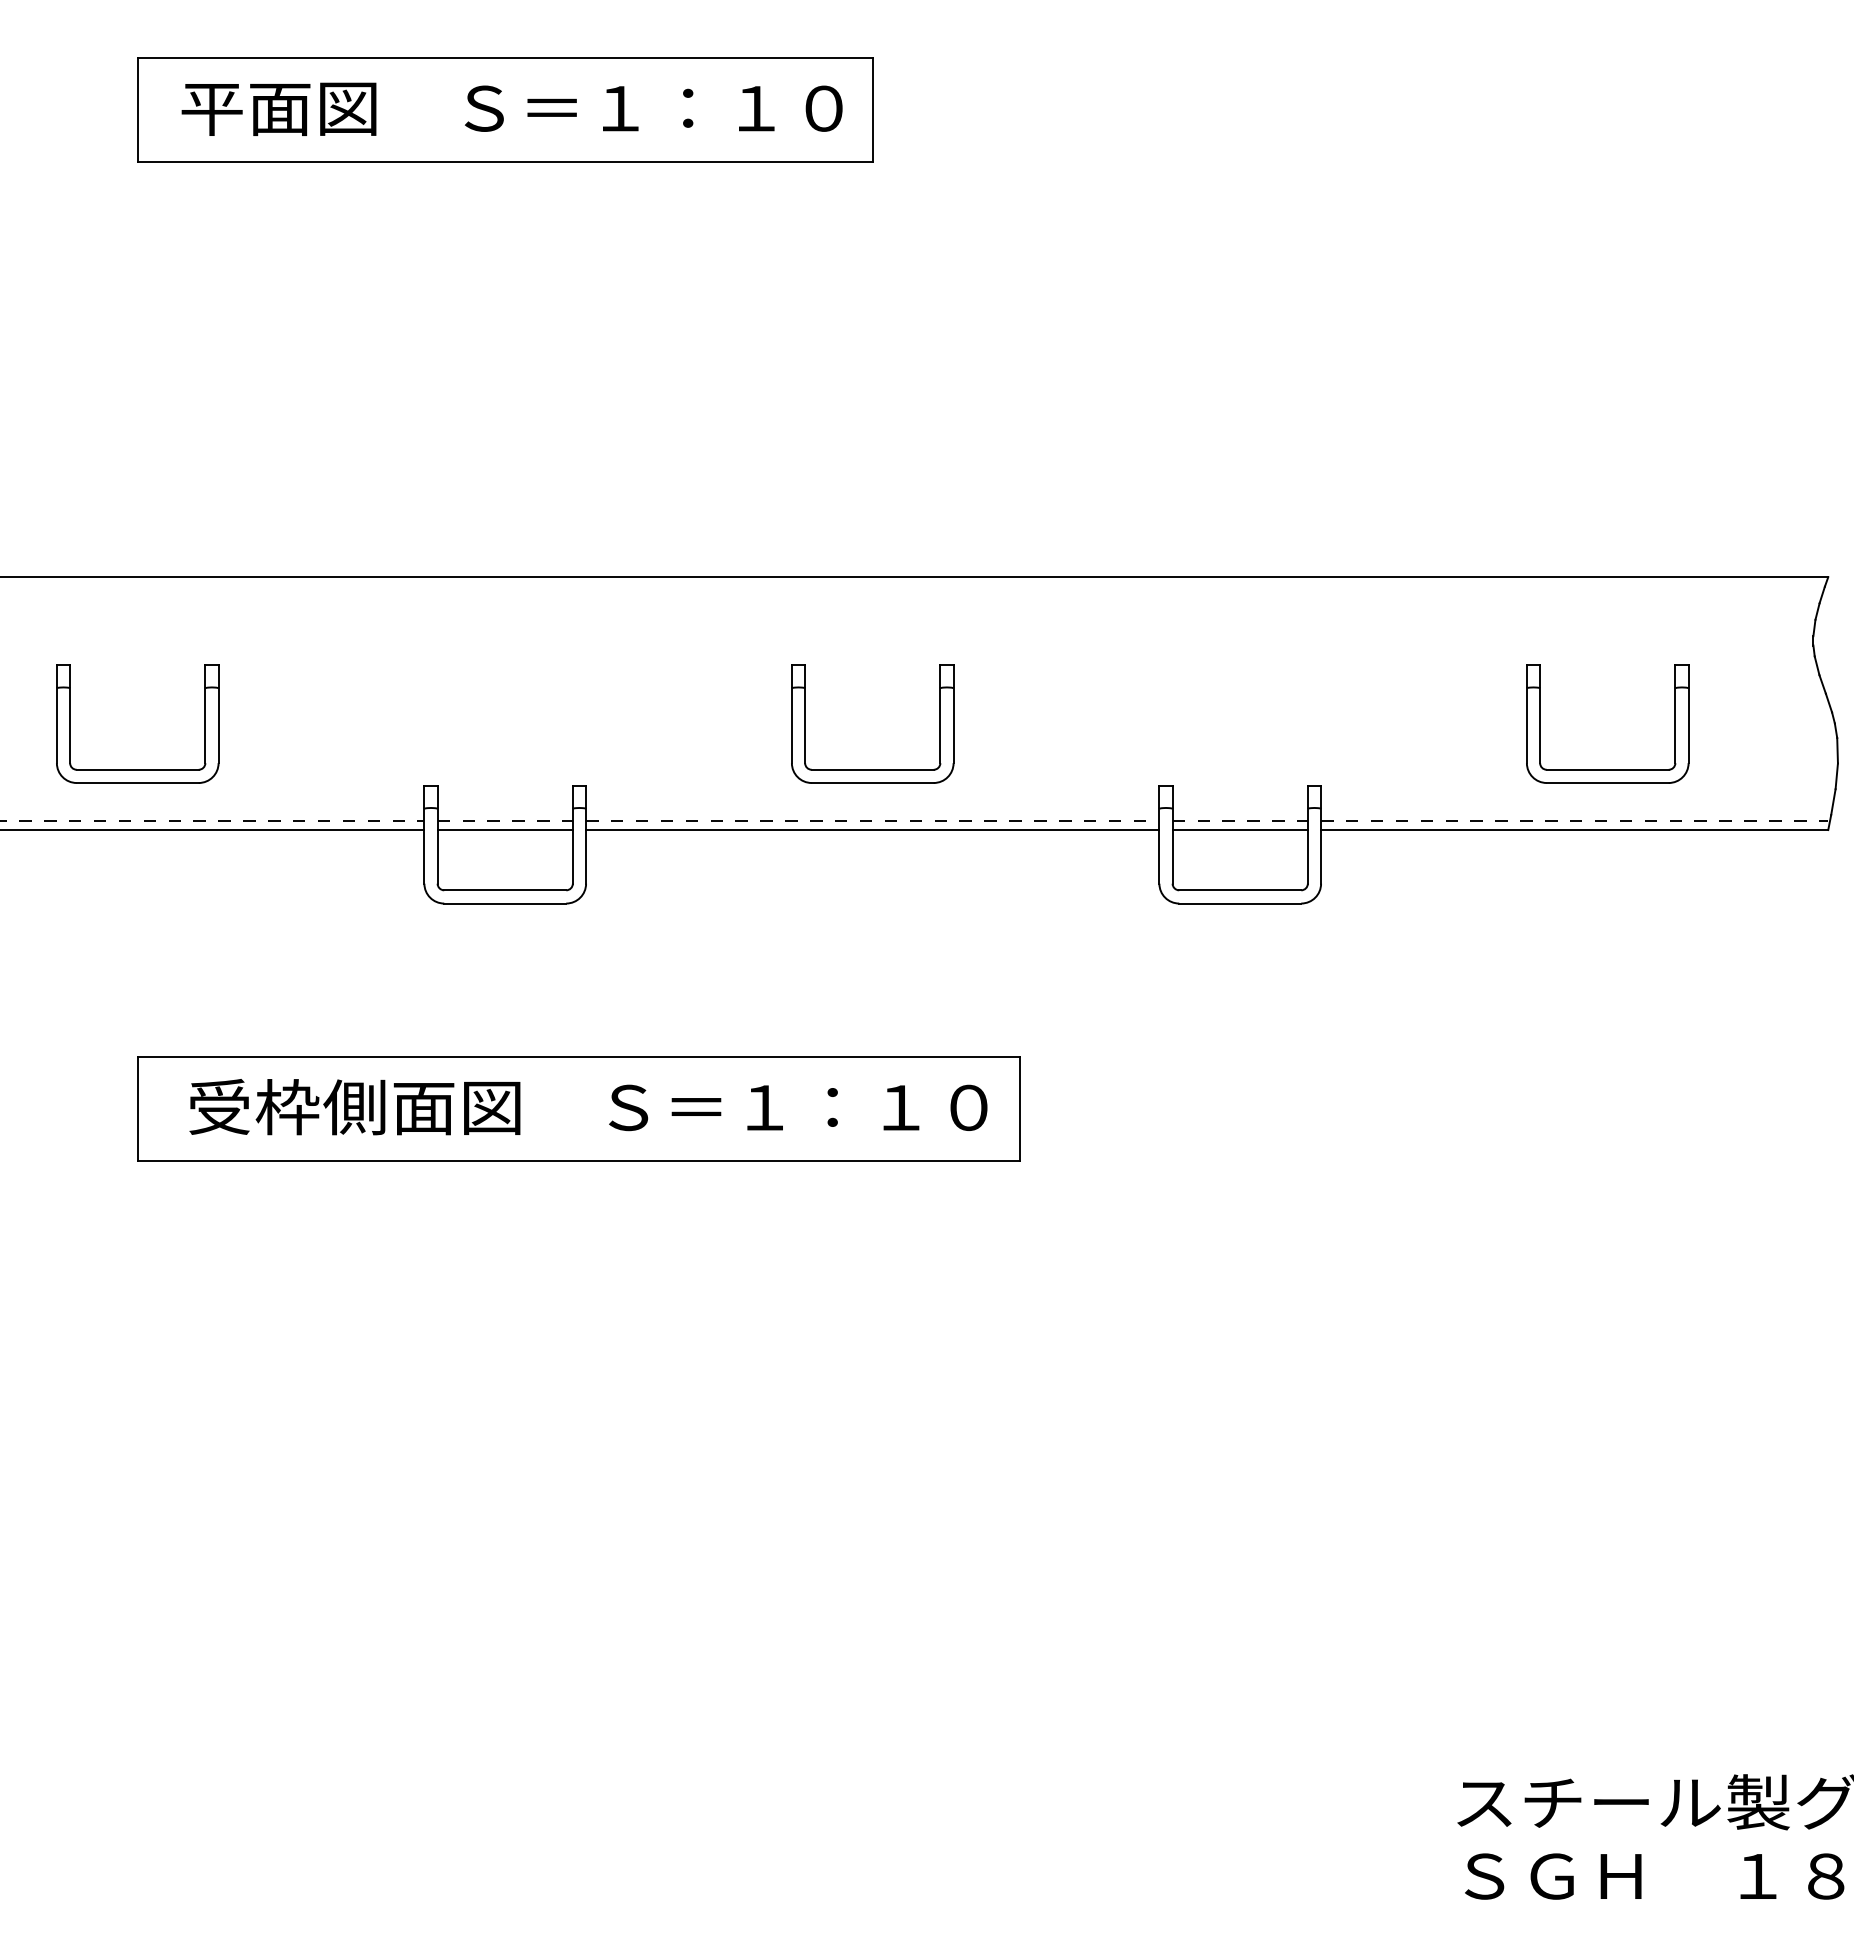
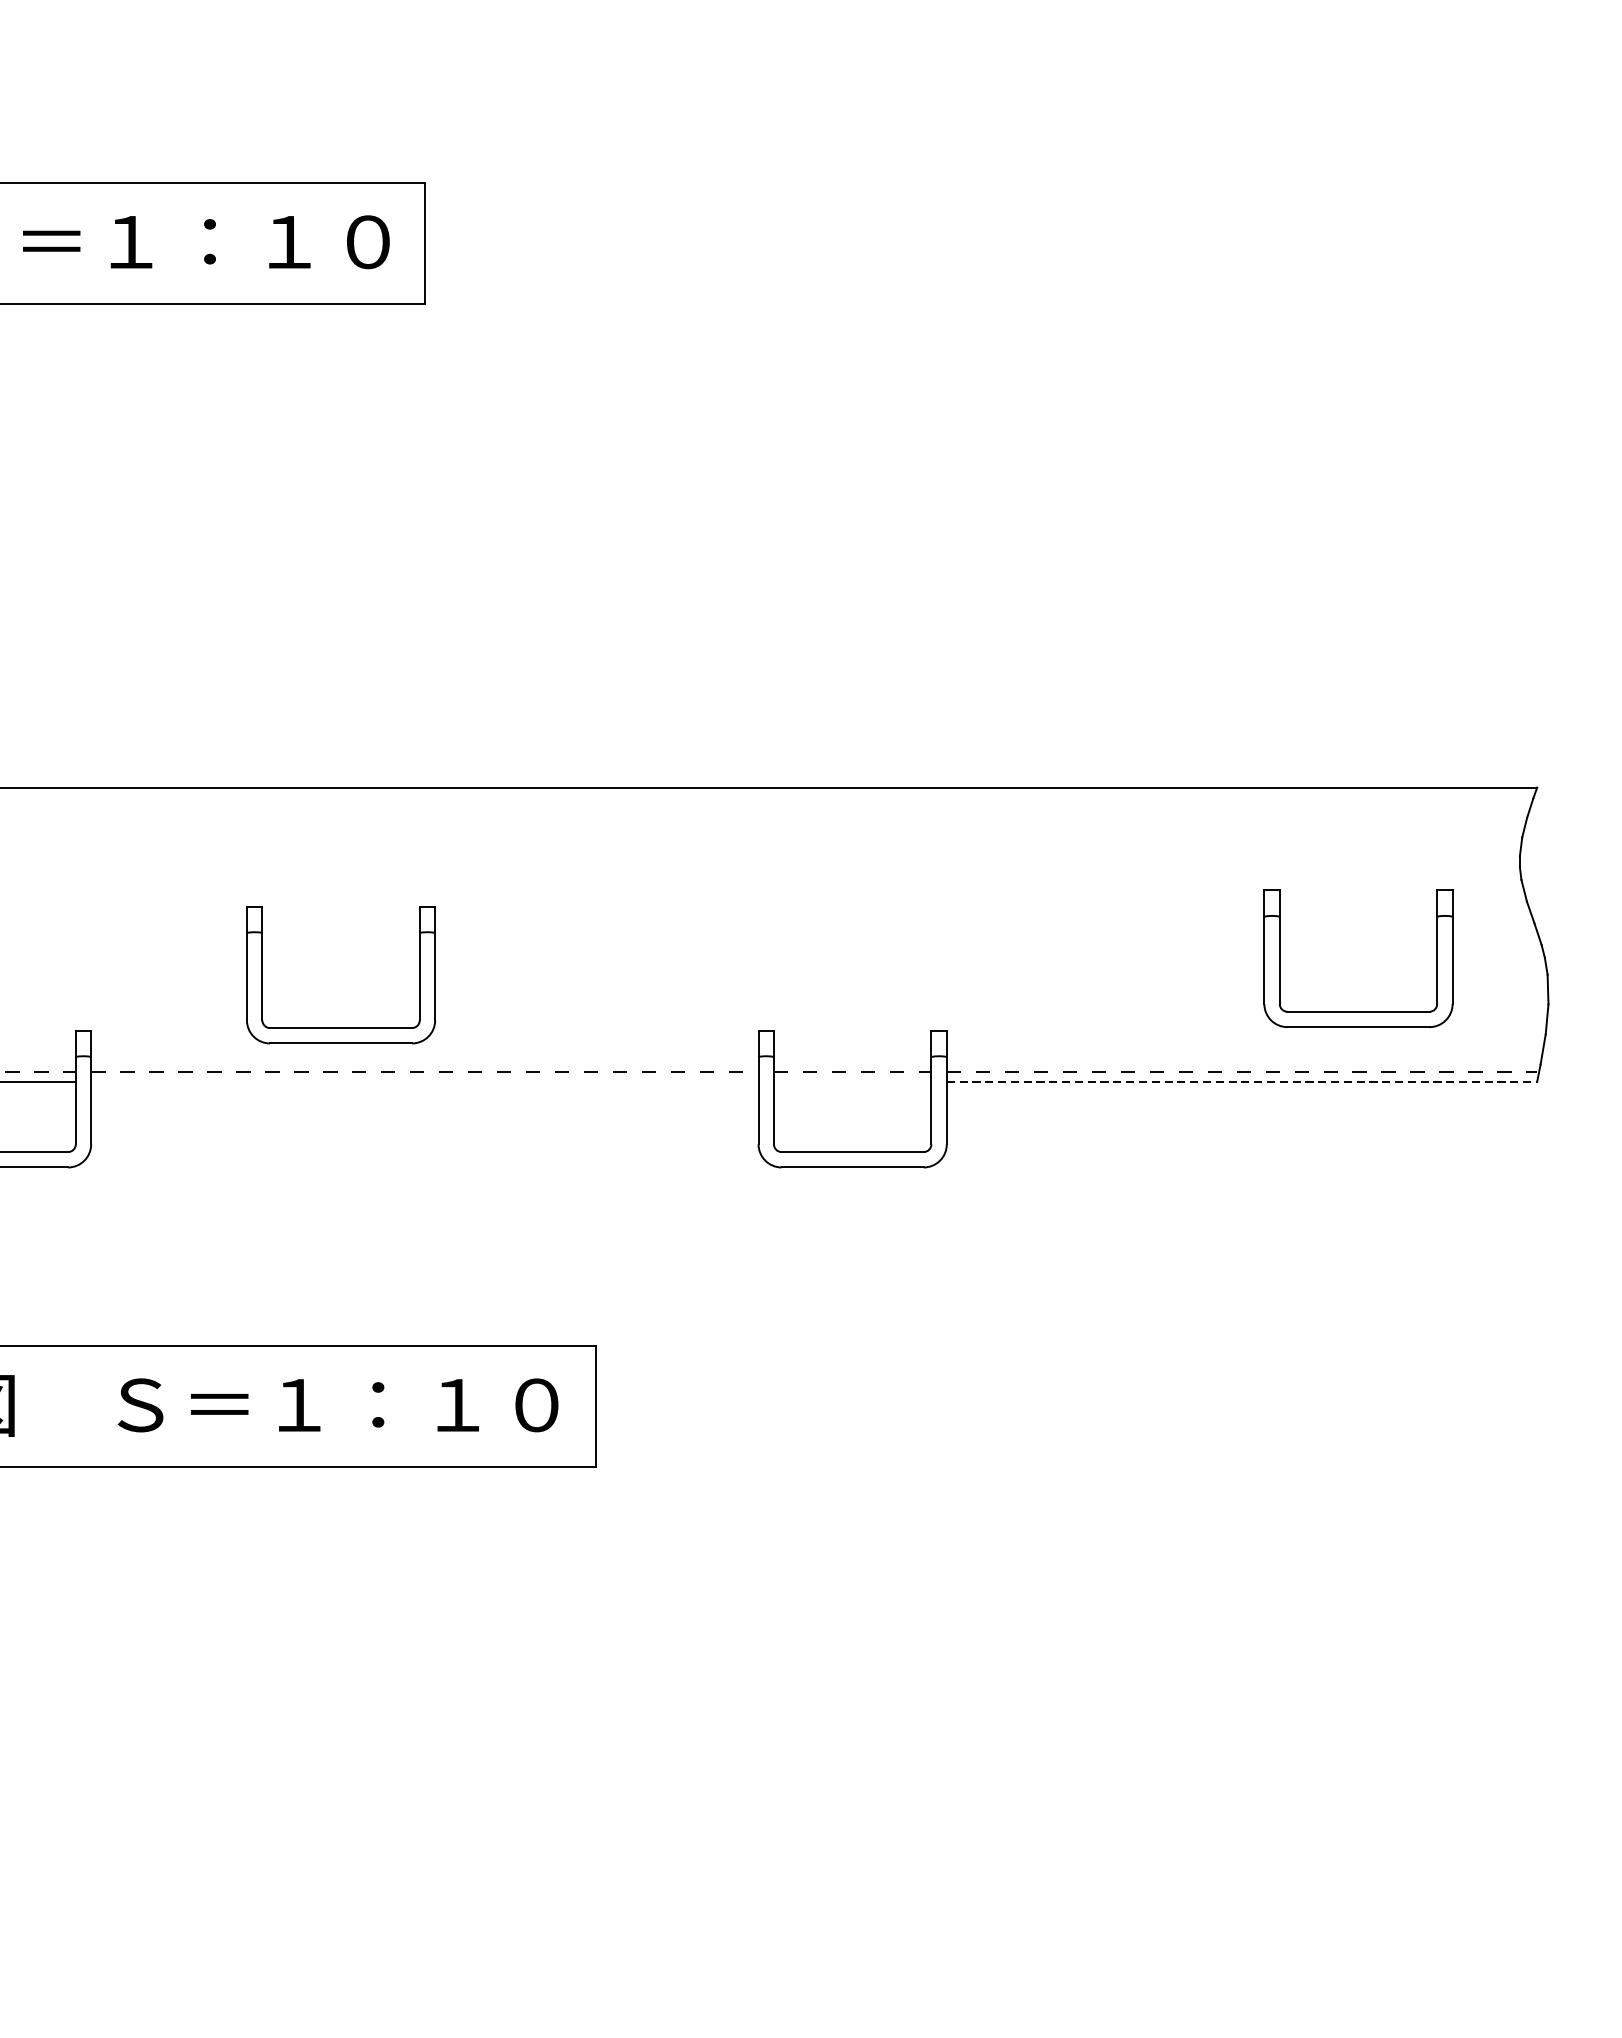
part: (872, 769) -> (340, 1027), moved
part: (1607, 769) -> (1358, 1011), moved
line: (872, 830) -> (424, 1082), removed
line: (1239, 830) -> (851, 1082), removed
line: (1574, 830) -> (1241, 1082), solid -> dashed

